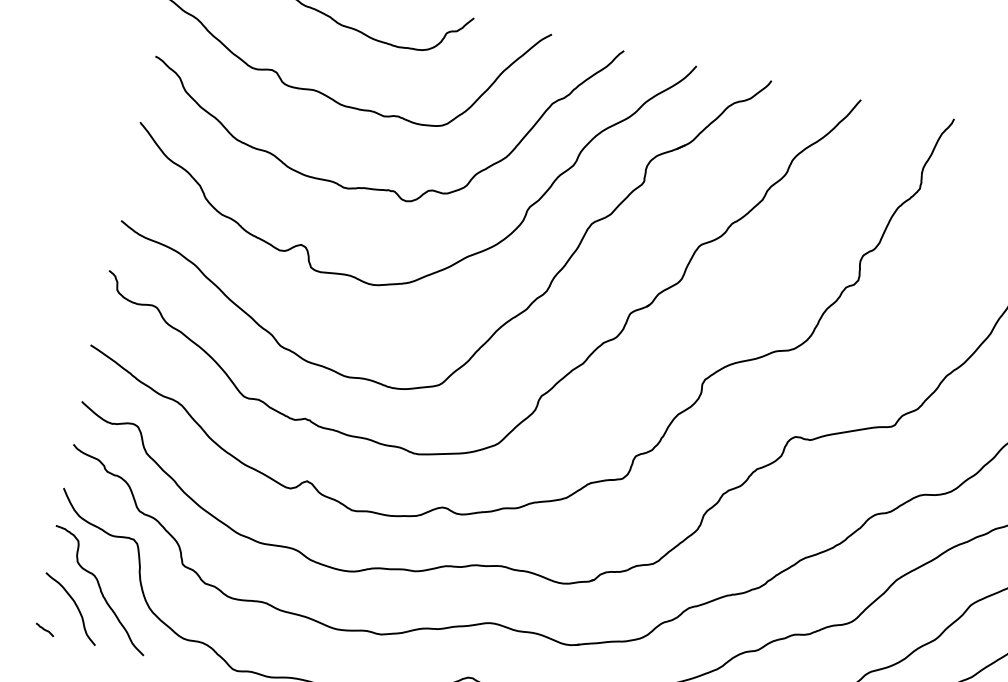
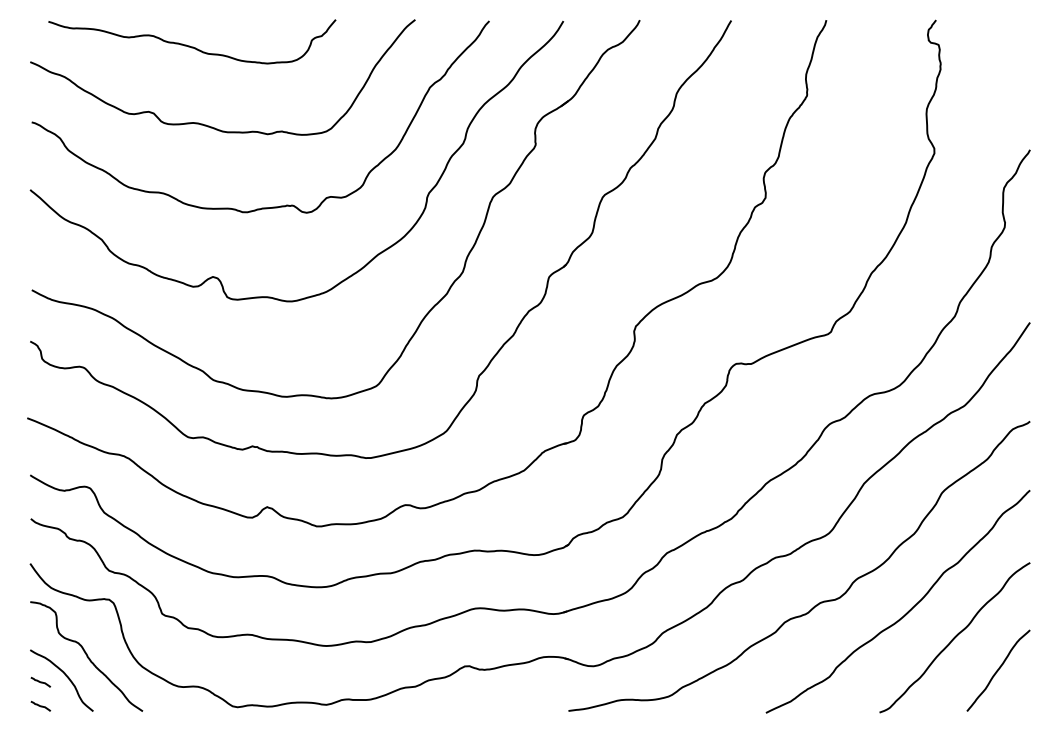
line: (49, 605) -> (40, 681), added

